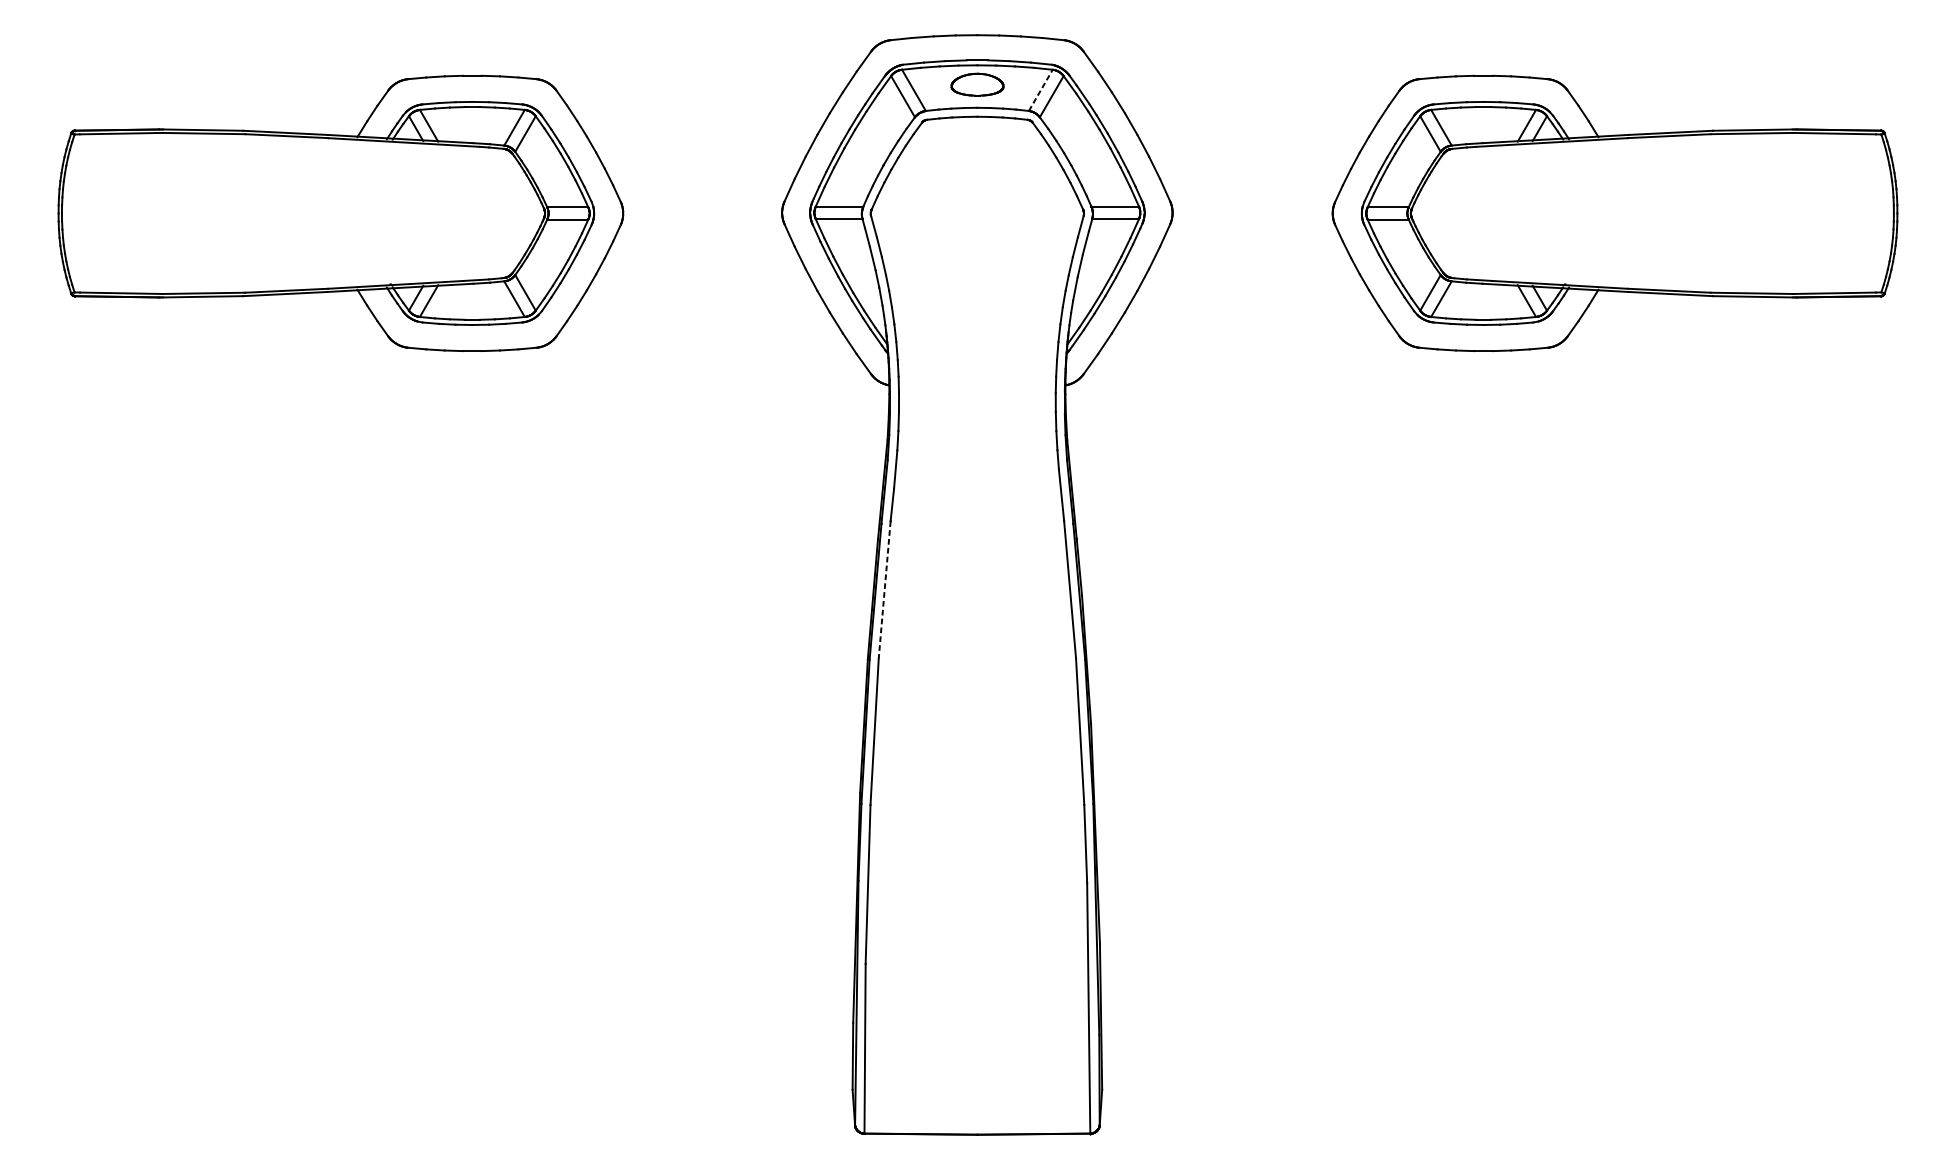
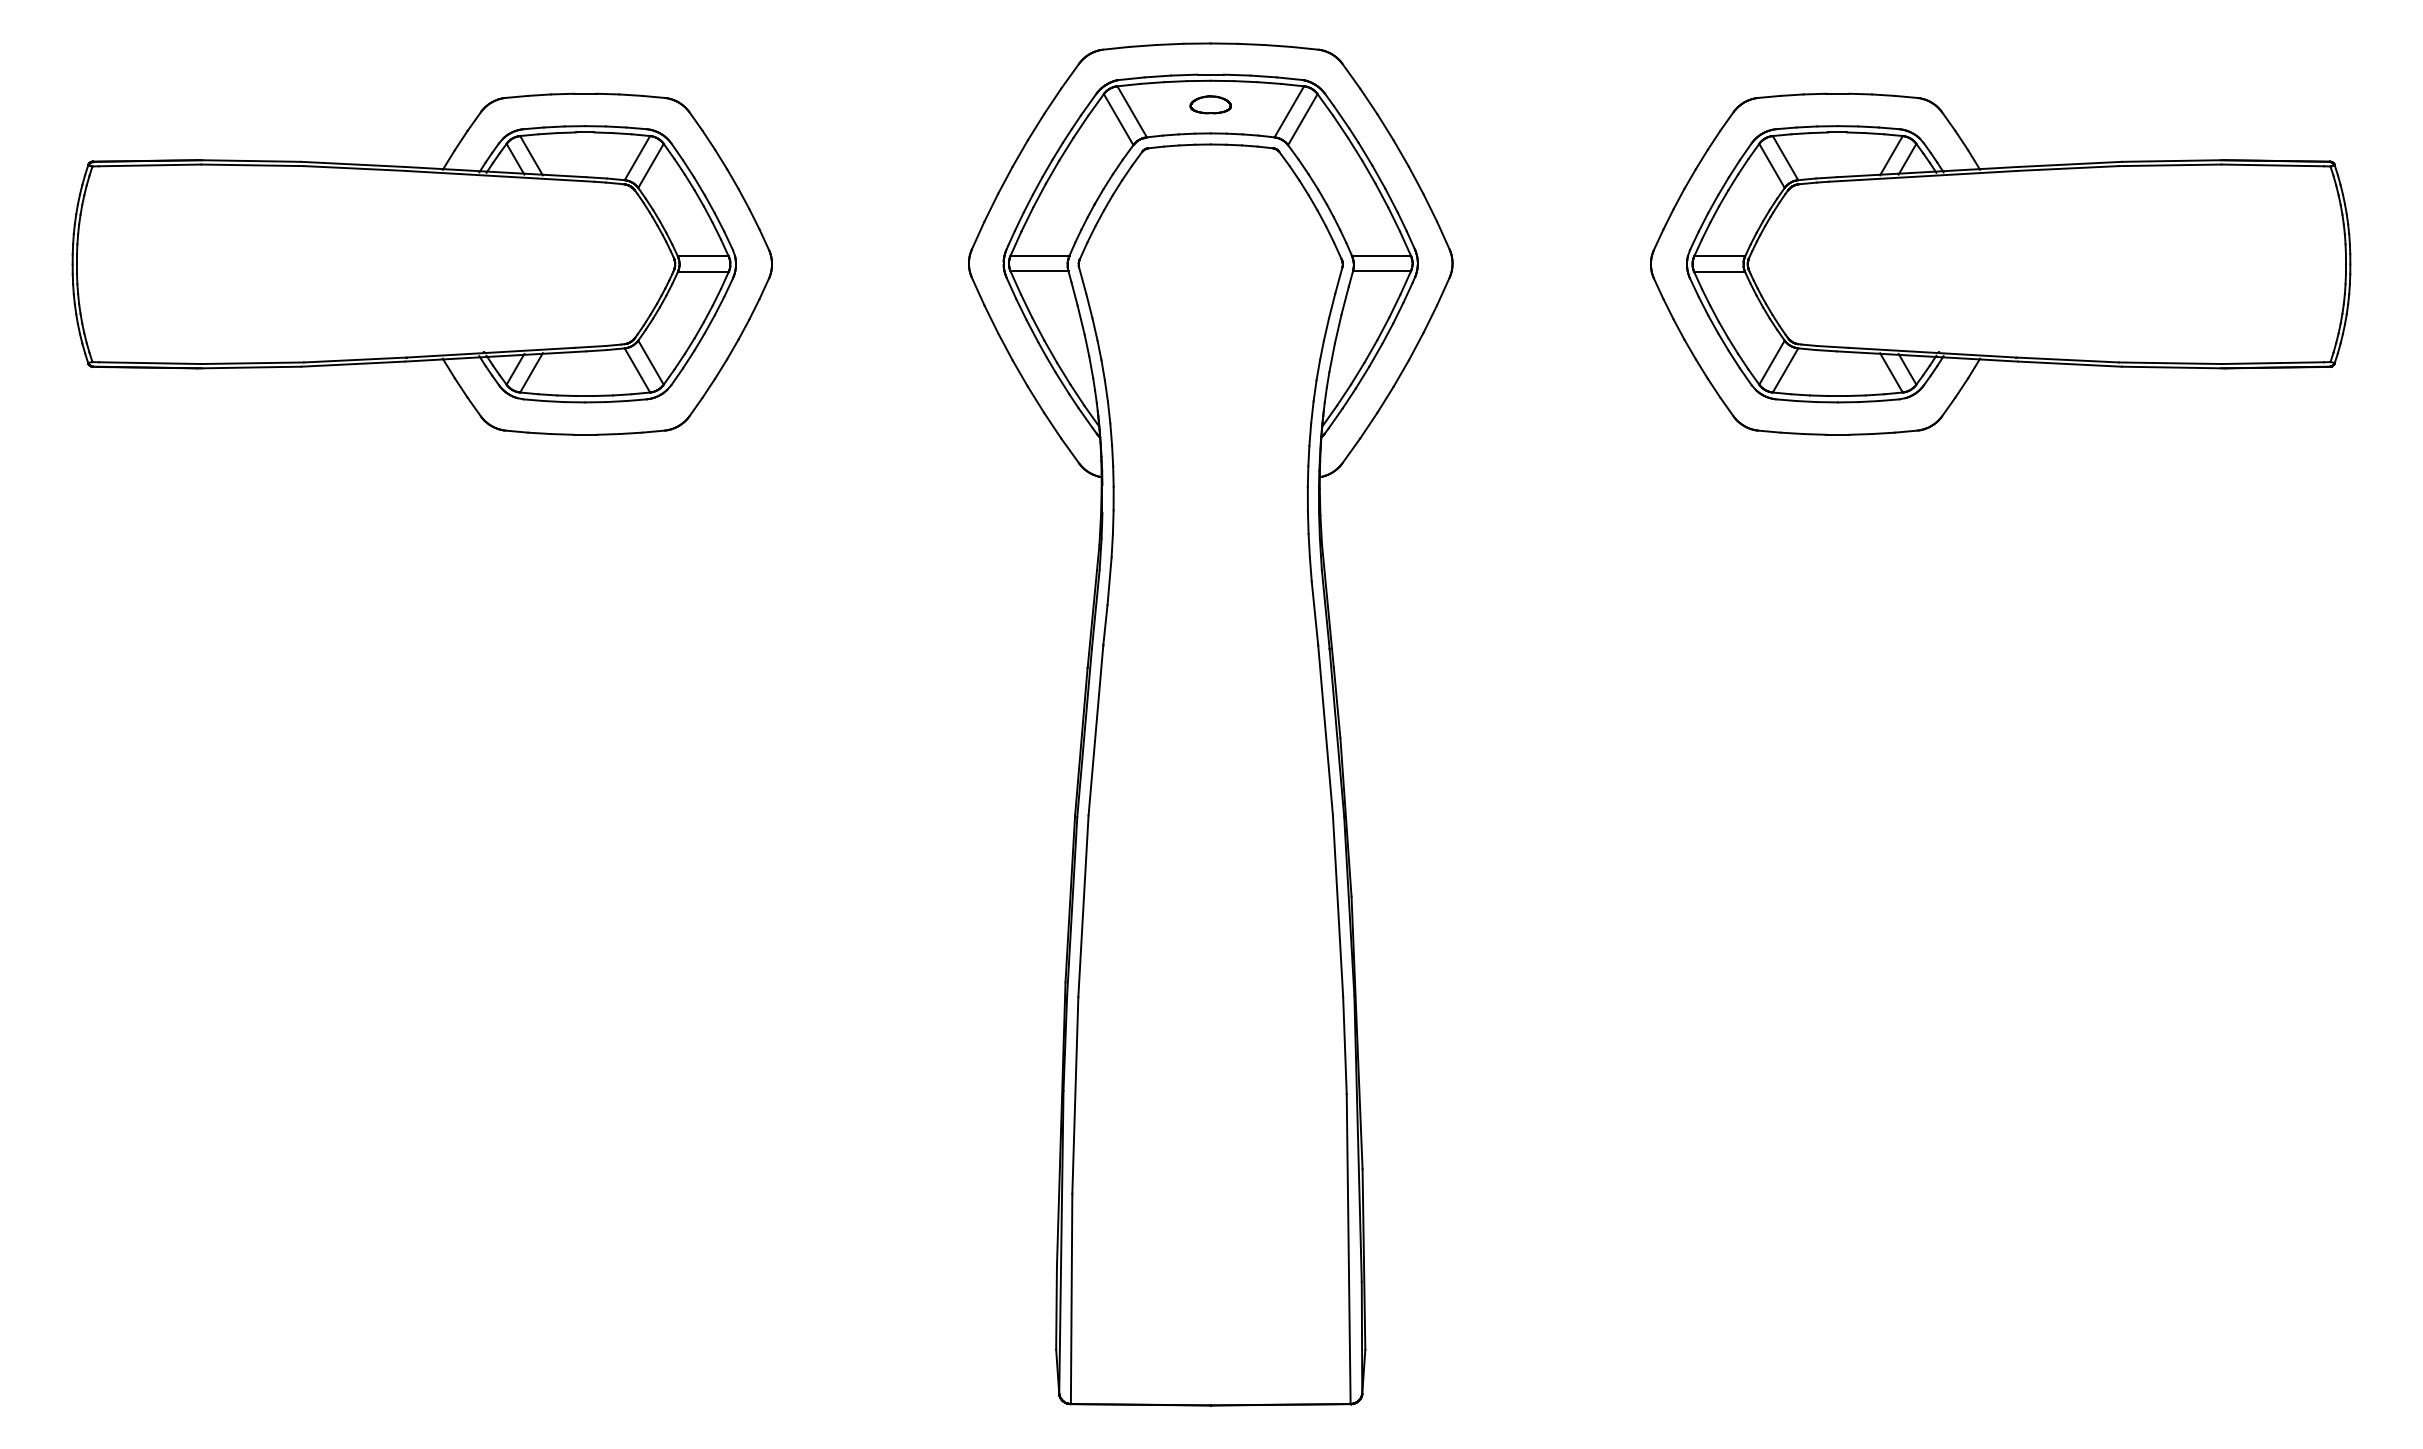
part: (977, 84) -> (1210, 104), size x0.62
line: (1040, 90) -> (1289, 111), dashed -> solid
line: (884, 590) -> (1095, 731), dashed -> solid

